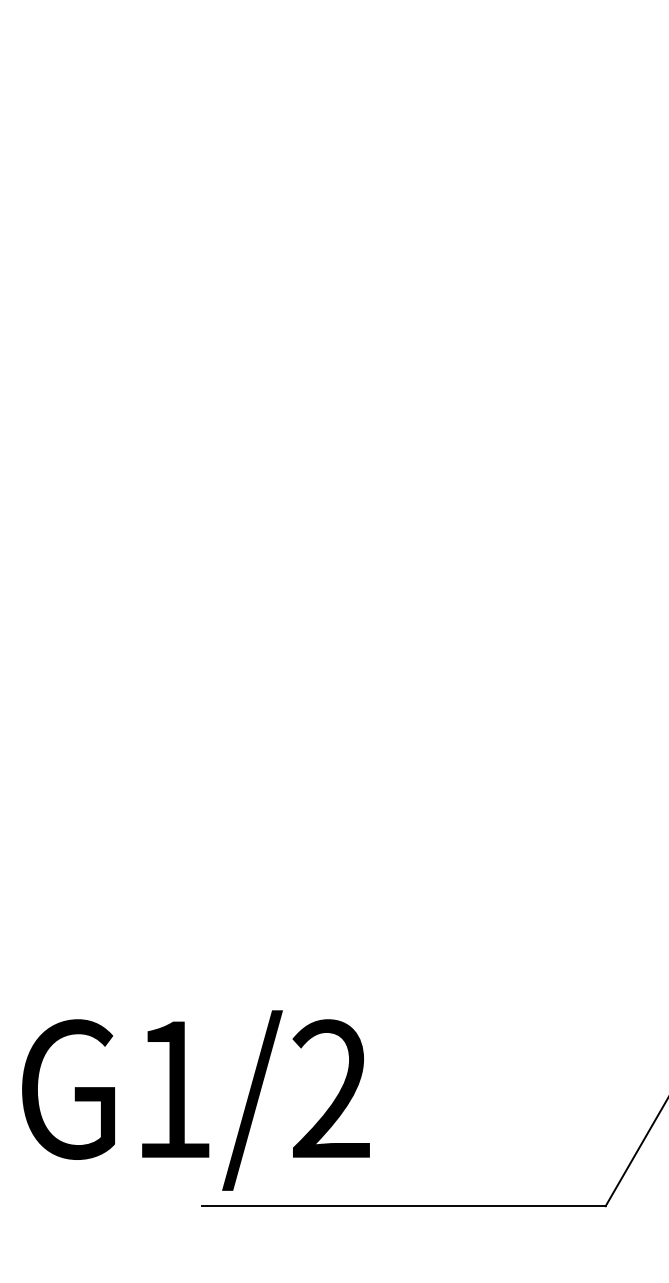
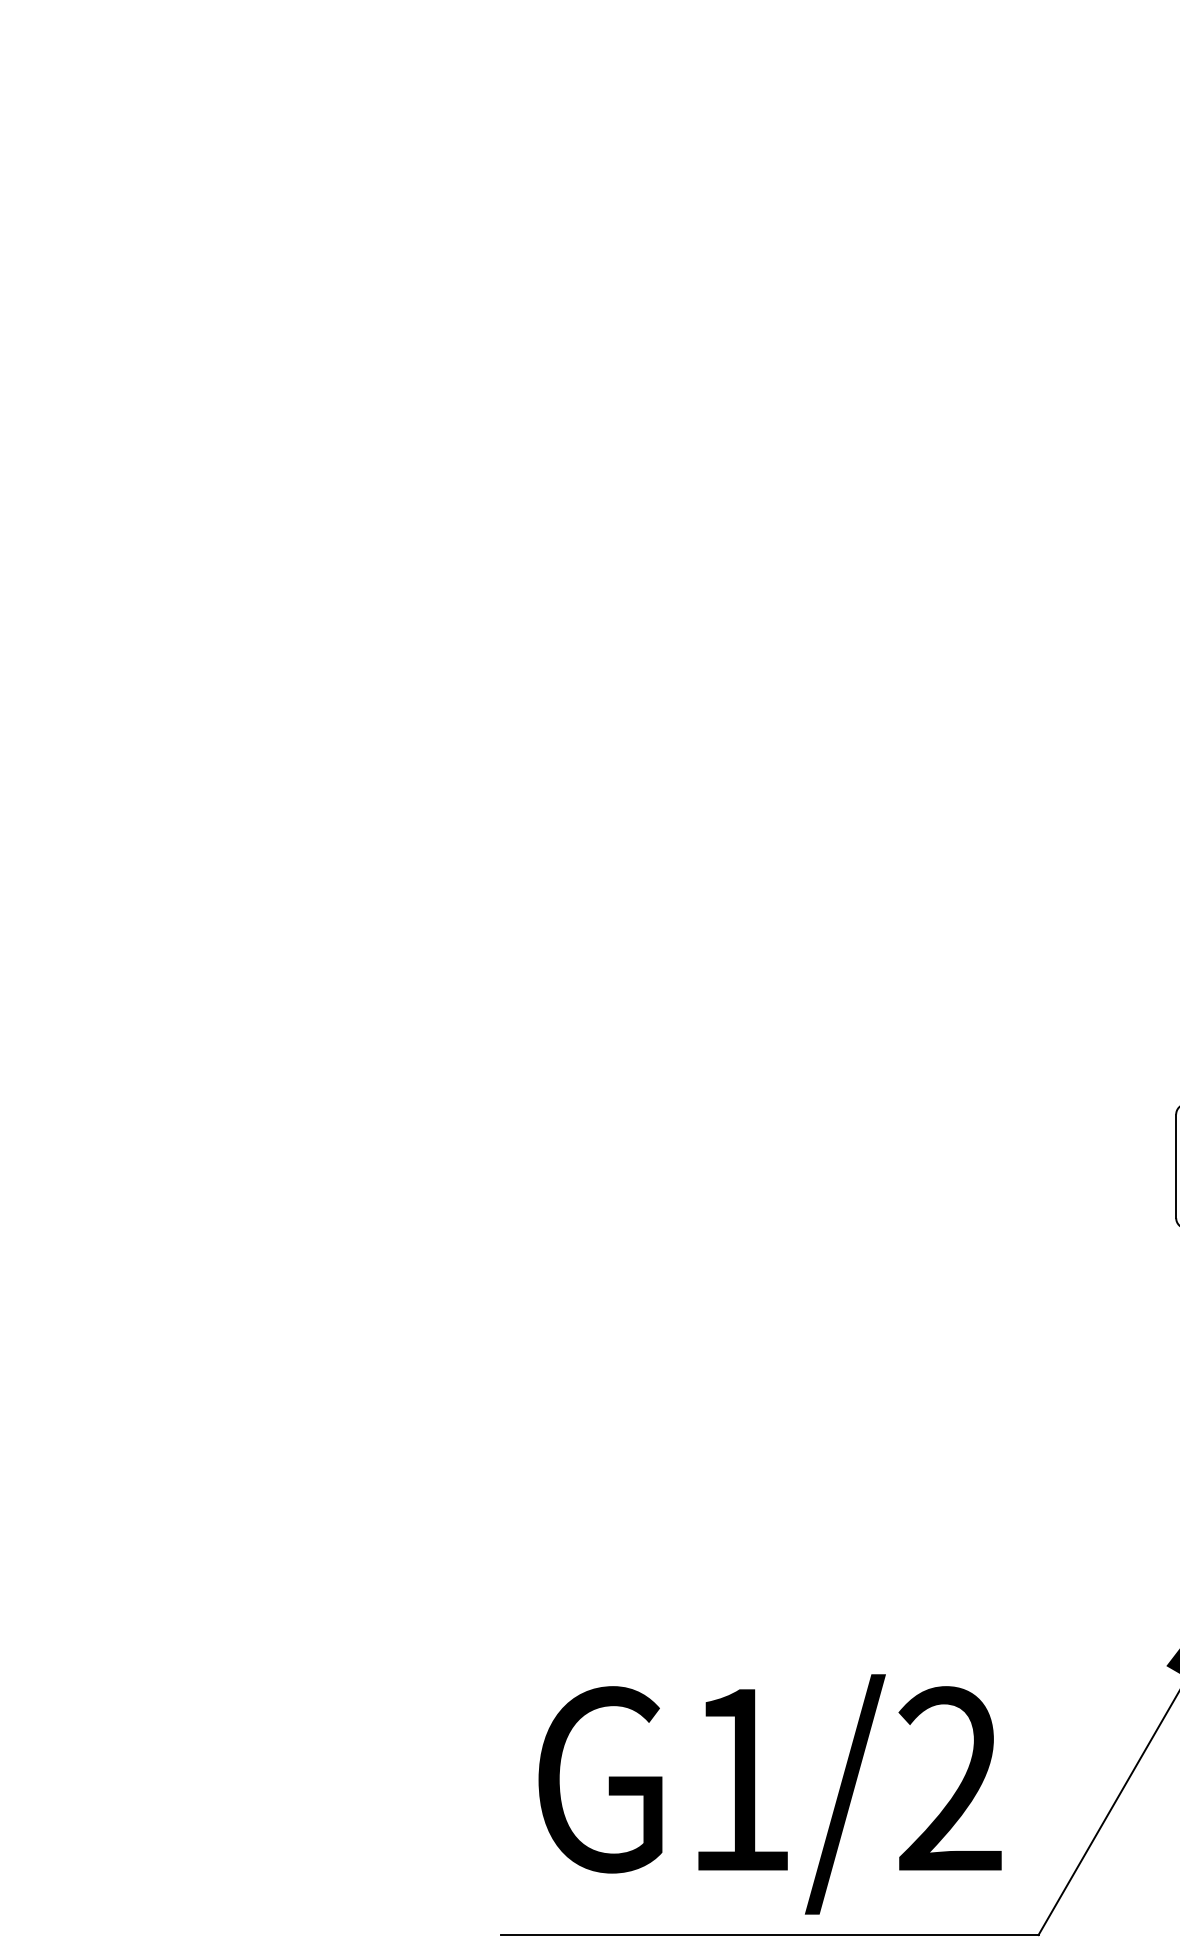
text: (195, 1100) -> (769, 1794), moved

